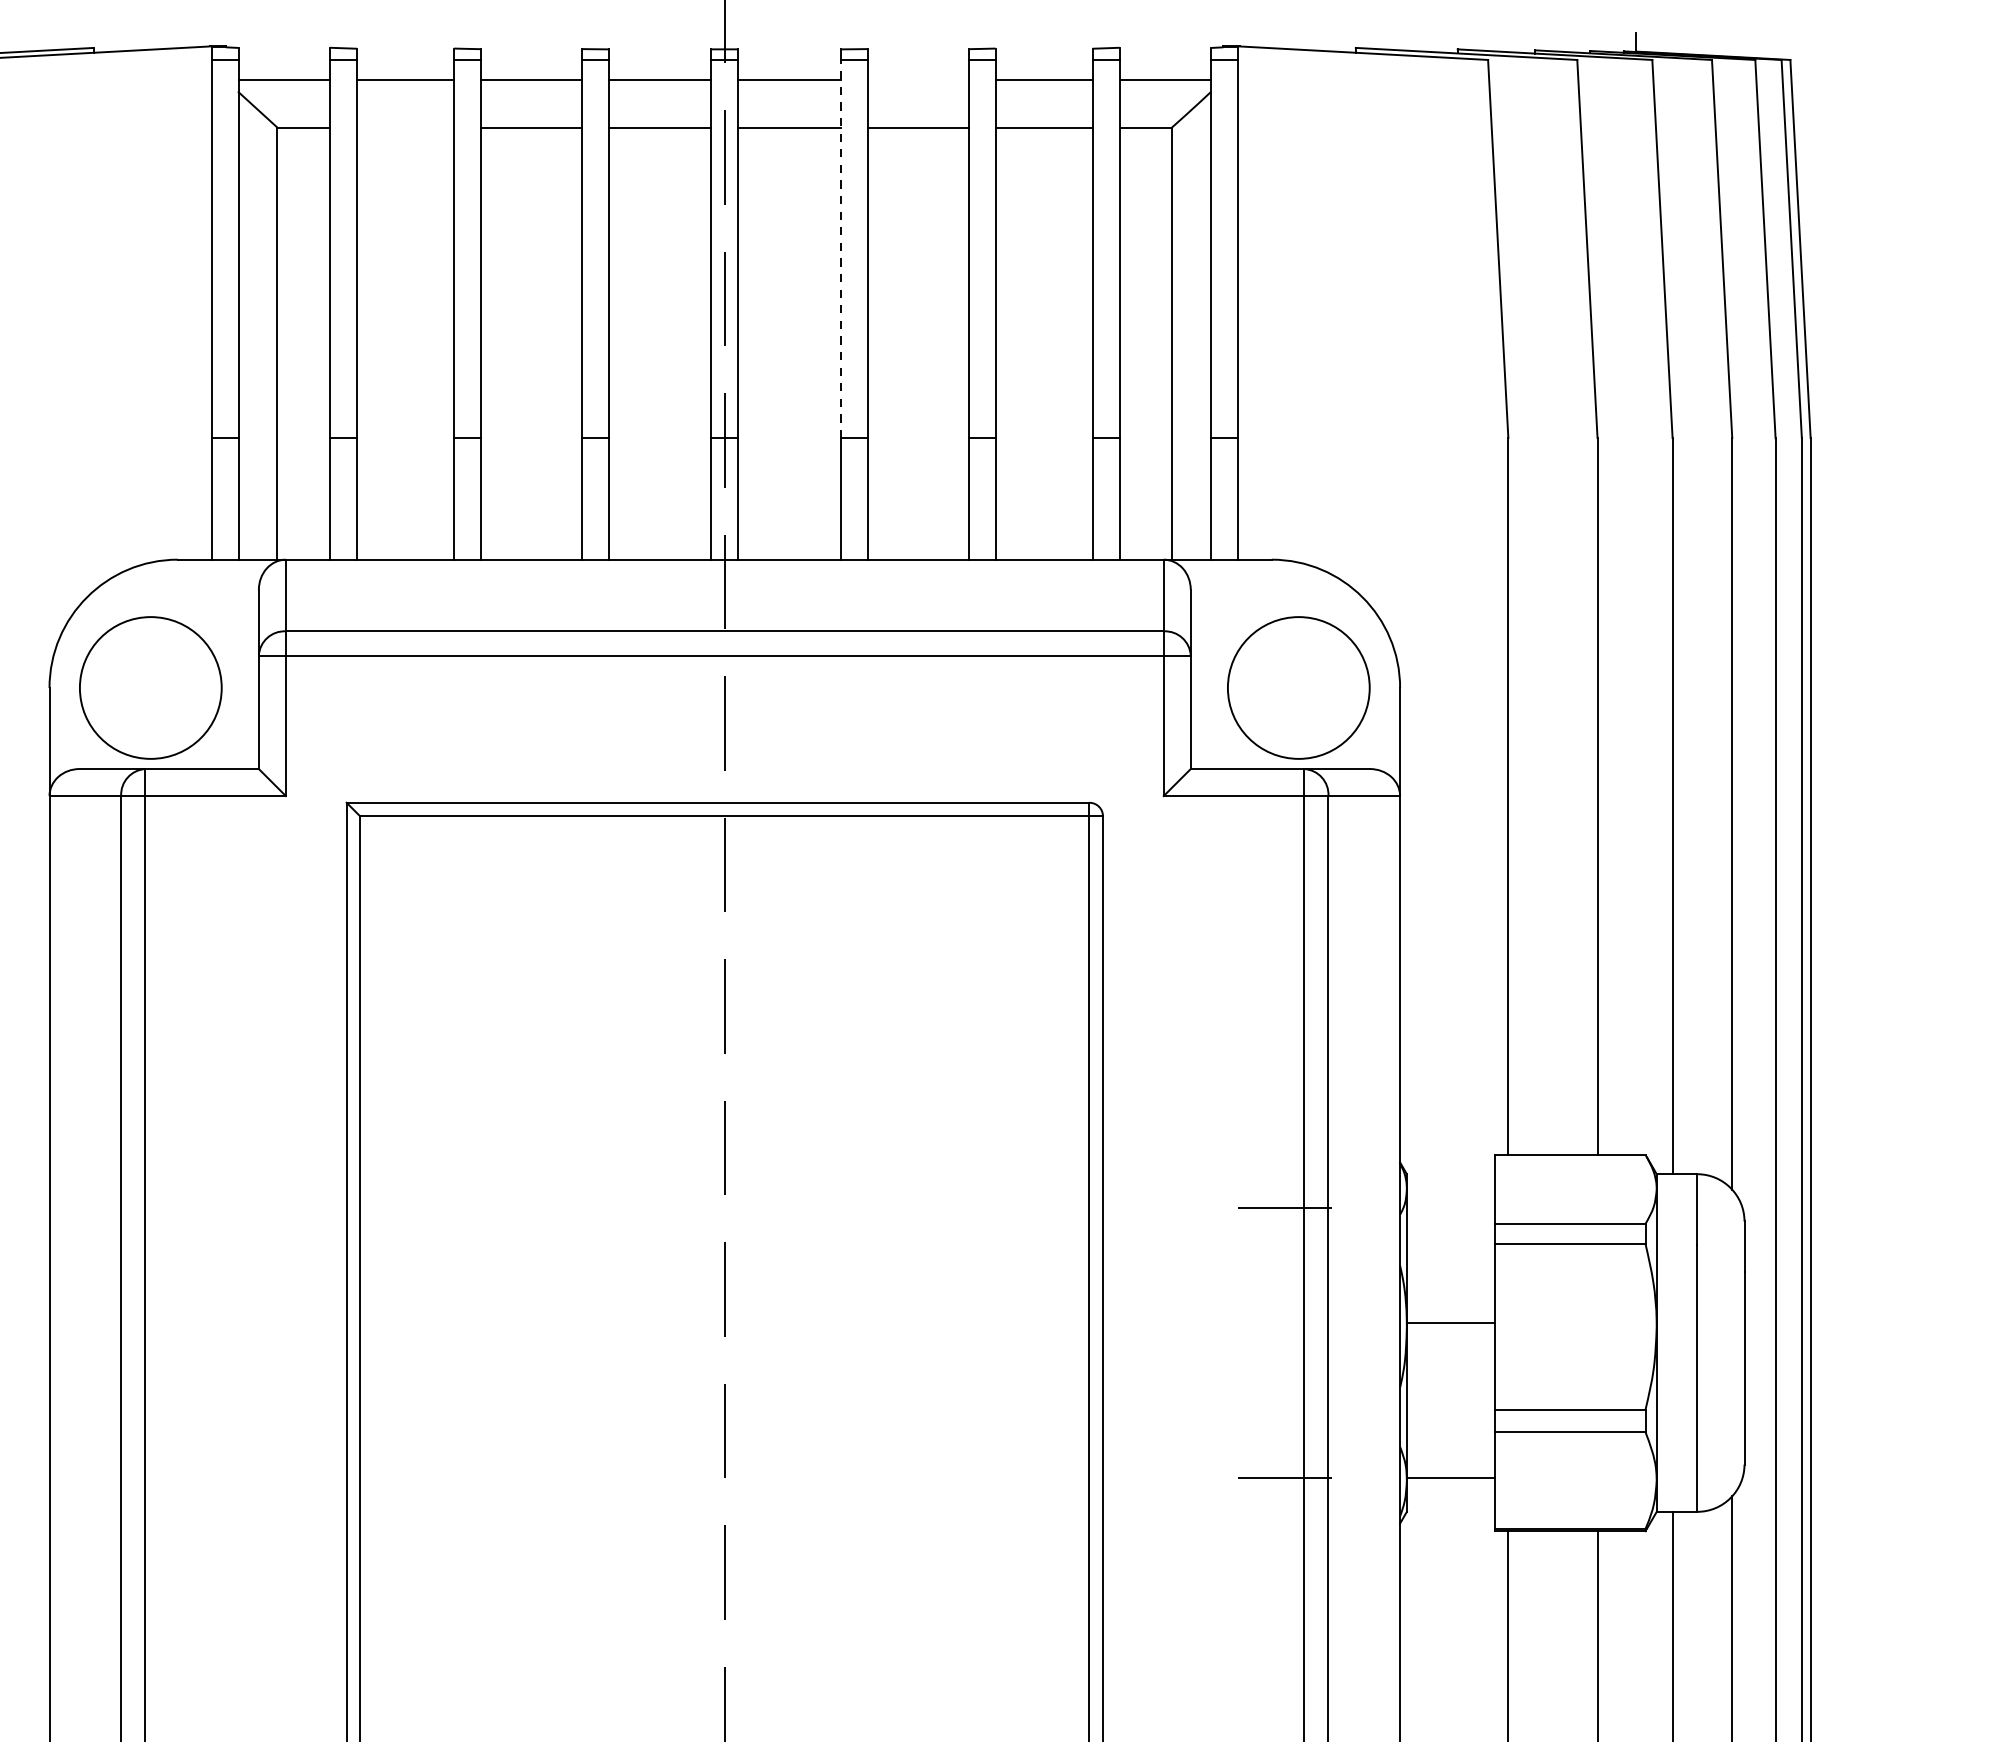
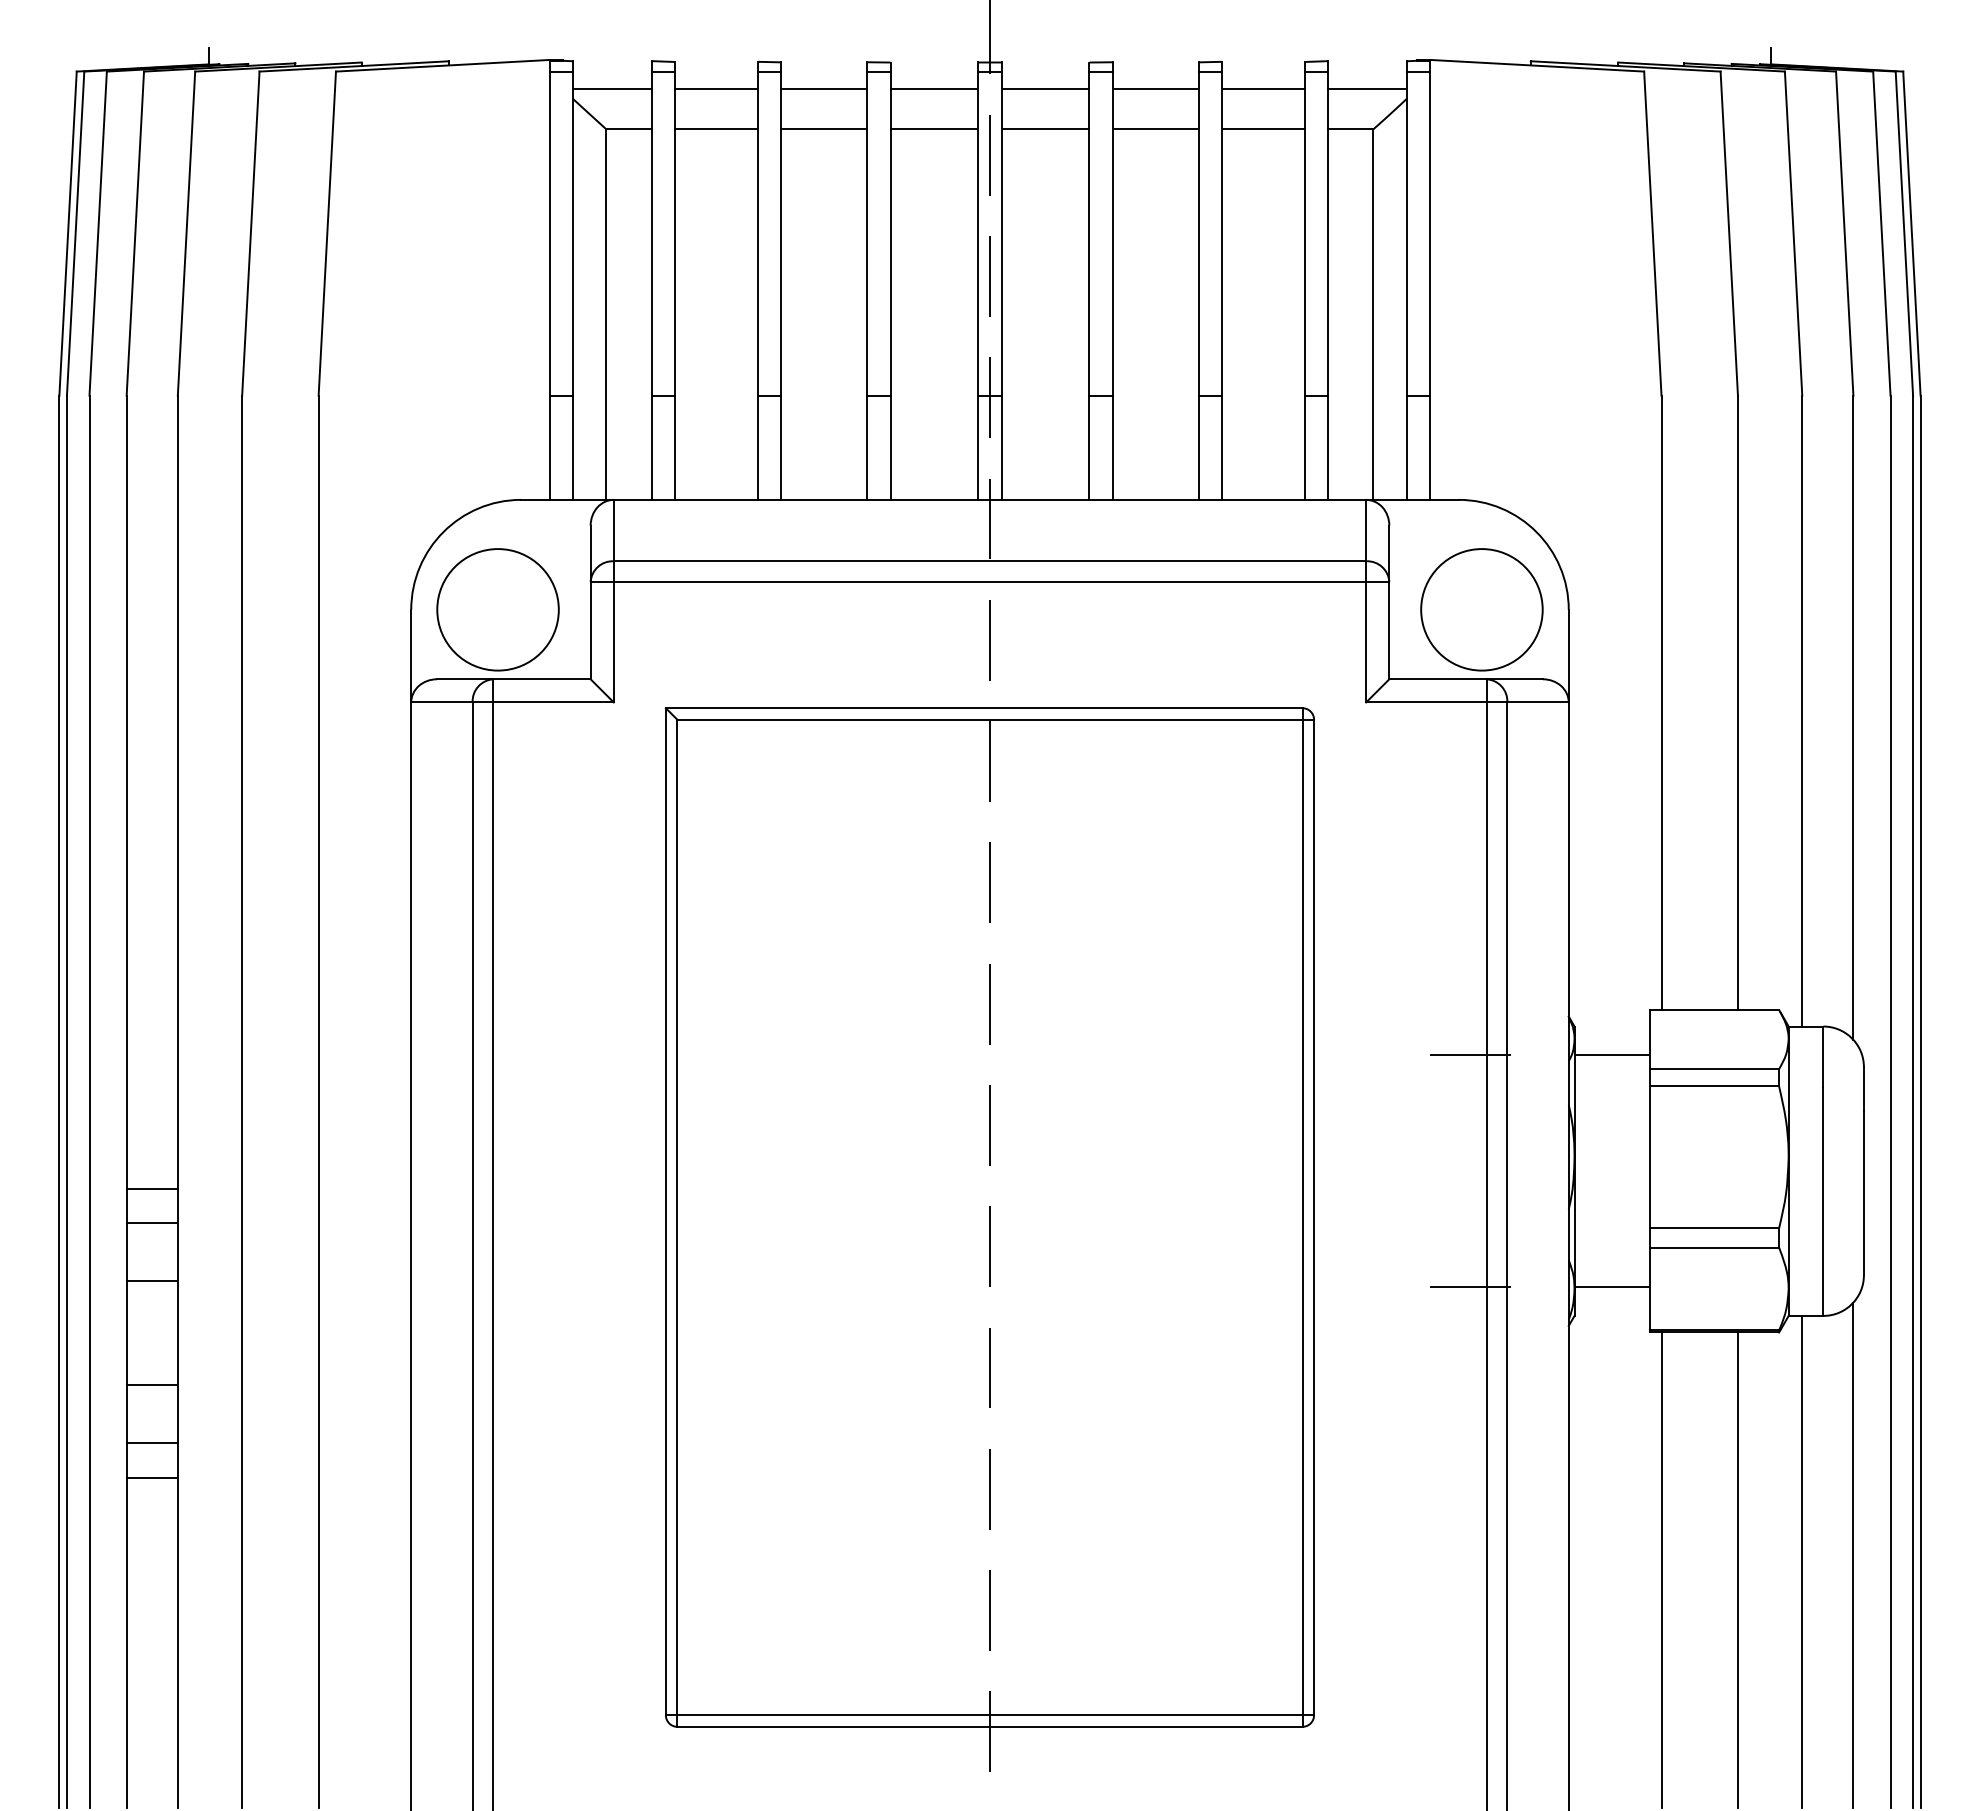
line: (917, 79) -> (1155, 88), added
line: (404, 127) -> (715, 129), added
line: (840, 248) -> (1089, 233), dashed -> solid
line: (1449, 1323) -> (1611, 1055), moved

